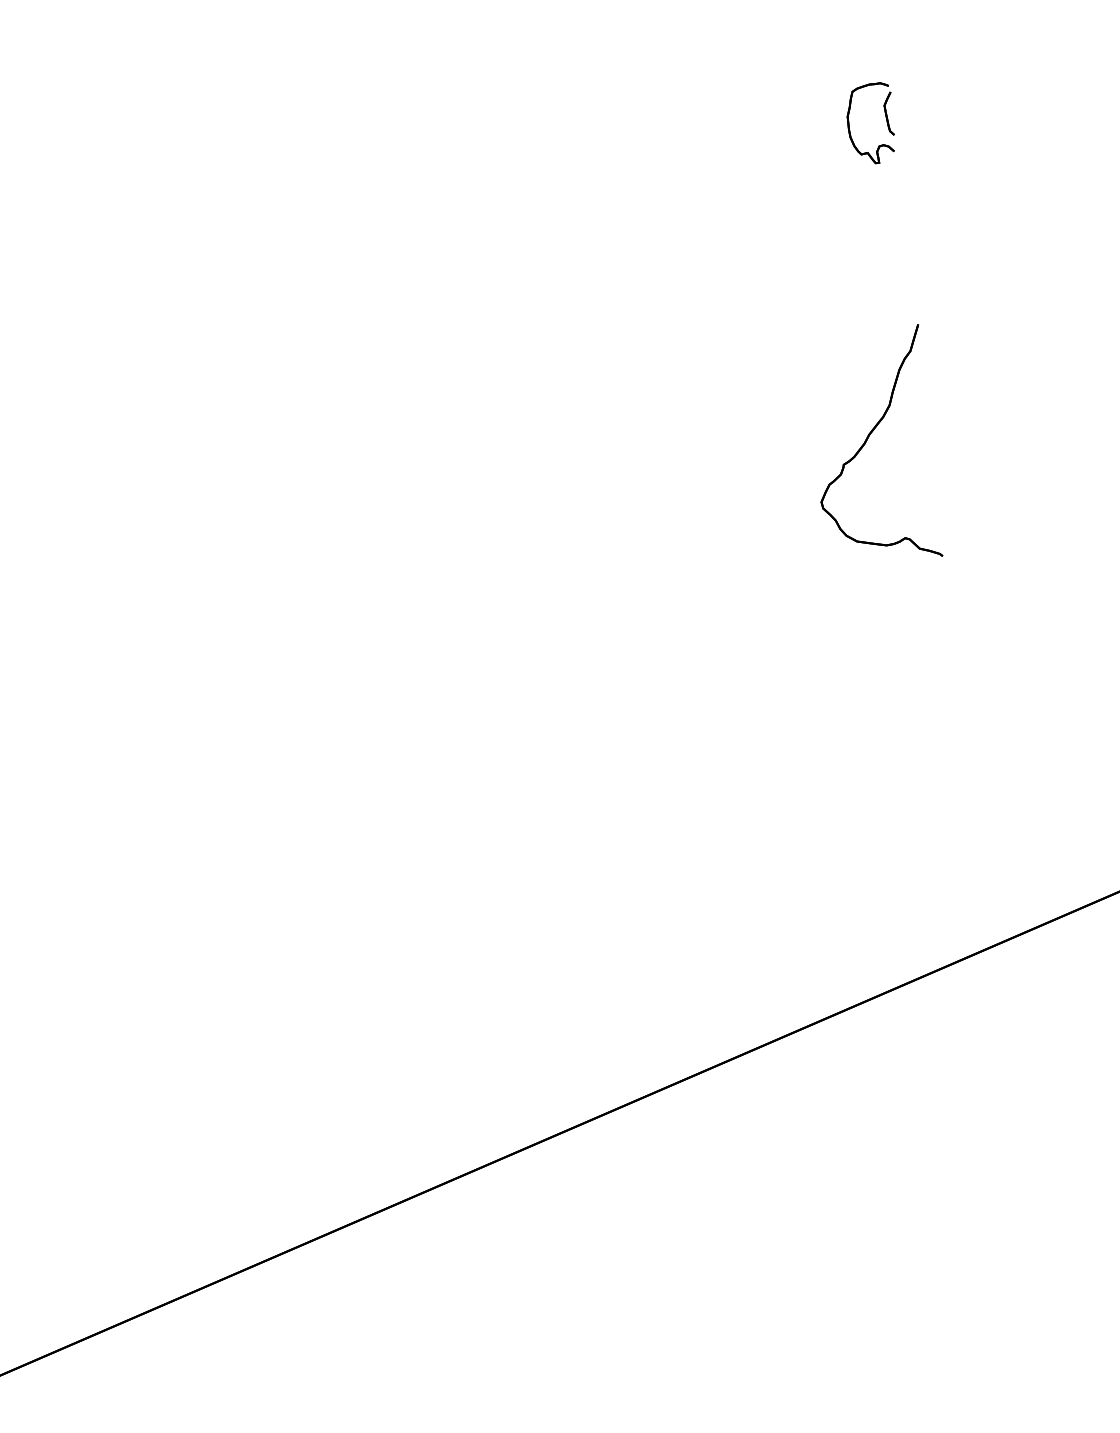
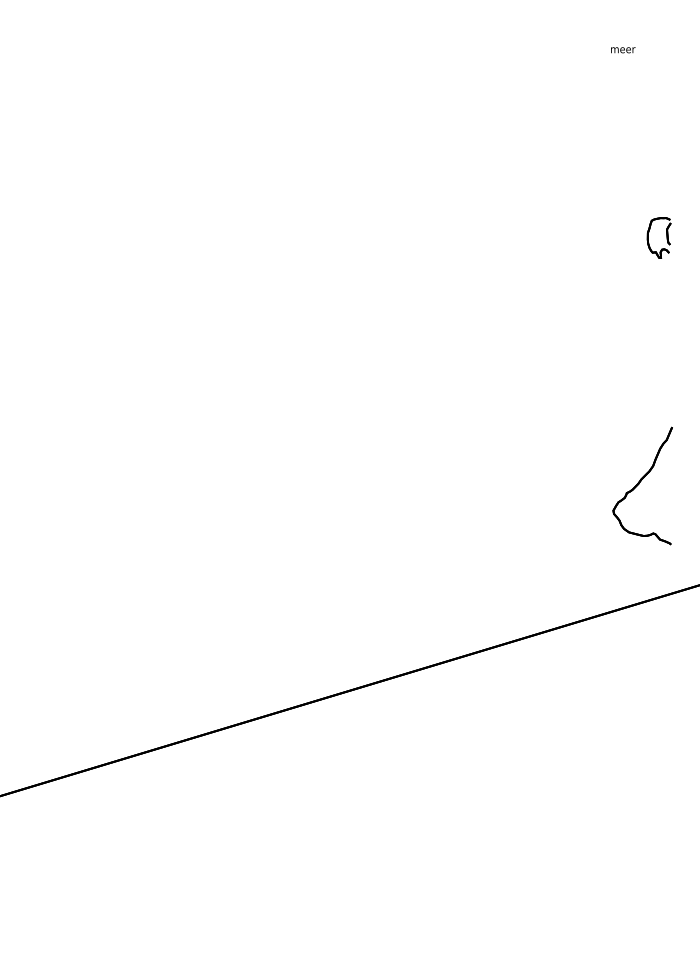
part: (885, 121) -> (666, 237), moved
part: (872, 446) -> (642, 485), moved

